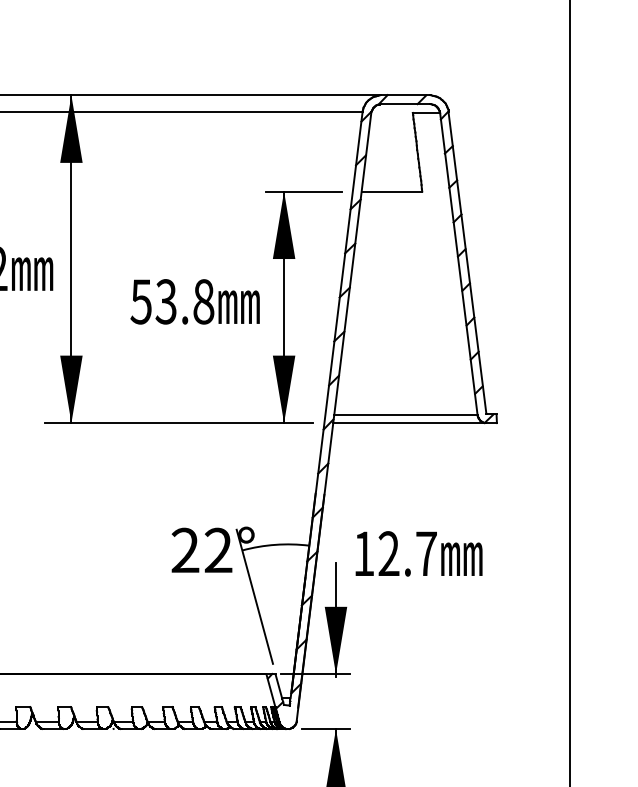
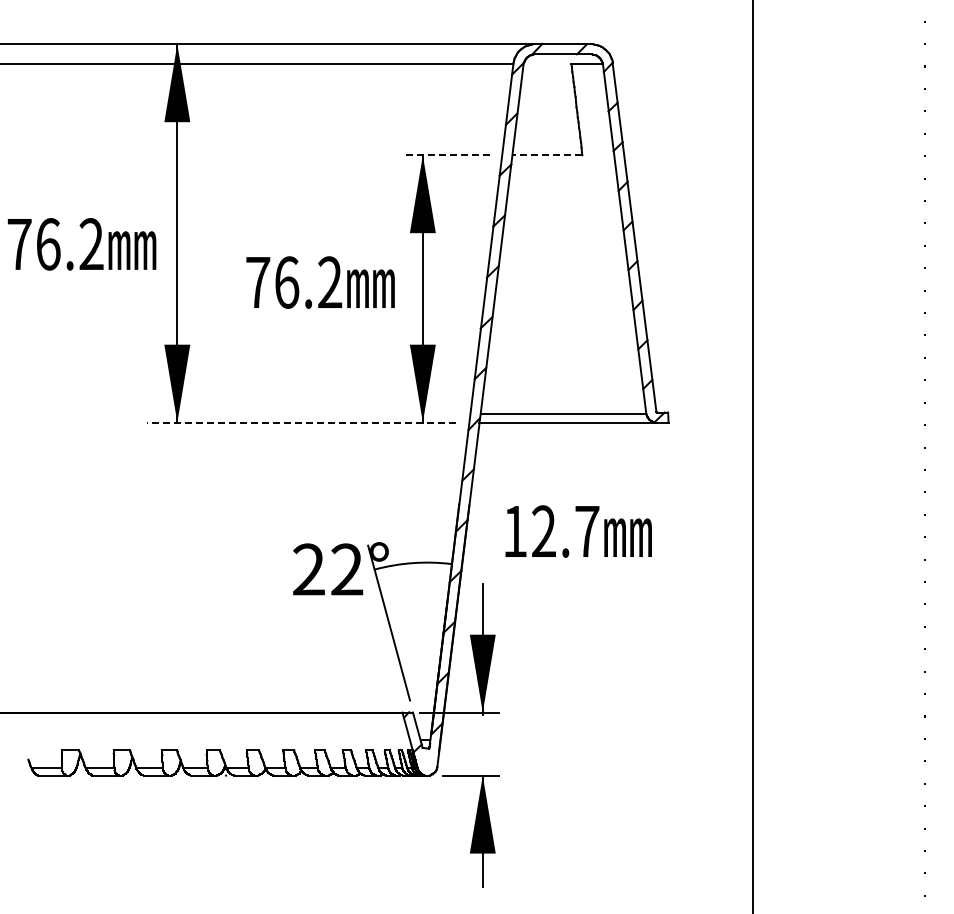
line: (303, 191) -> (445, 155), solid -> dashed
line: (392, 191) -> (547, 155), solid -> dashed
text: (172, 301) -> (293, 282), 53.8 -> 76.2
line: (178, 423) -> (301, 422), solid -> dashed
text: (418, 553) -> (578, 531), moved

